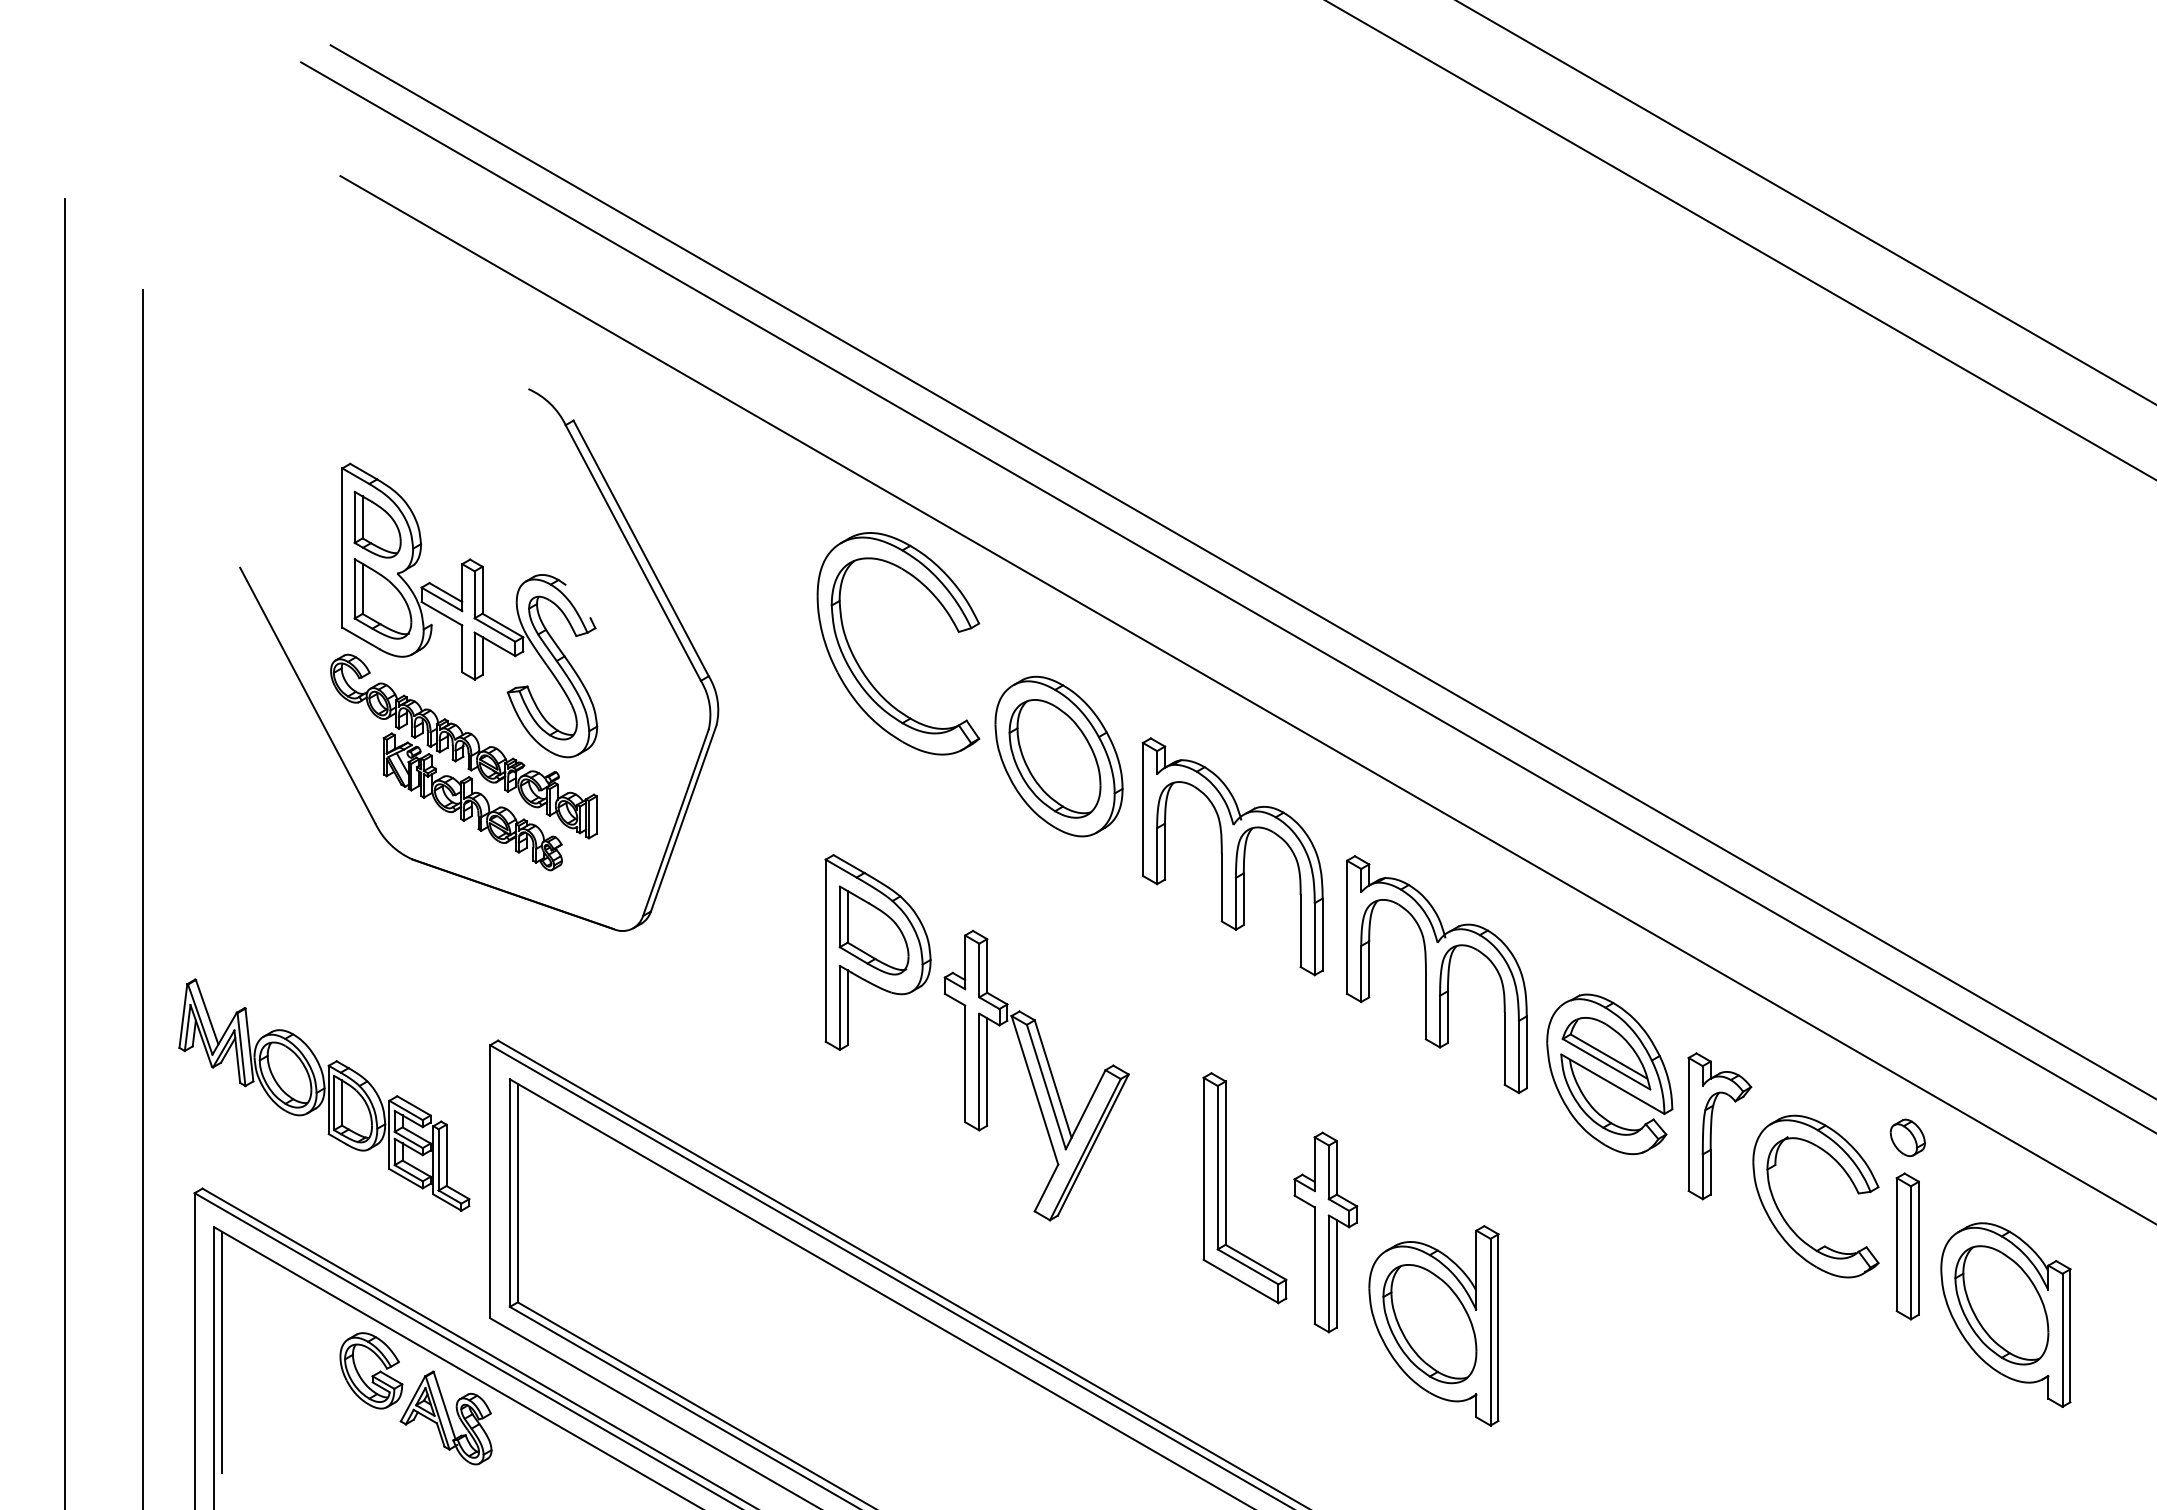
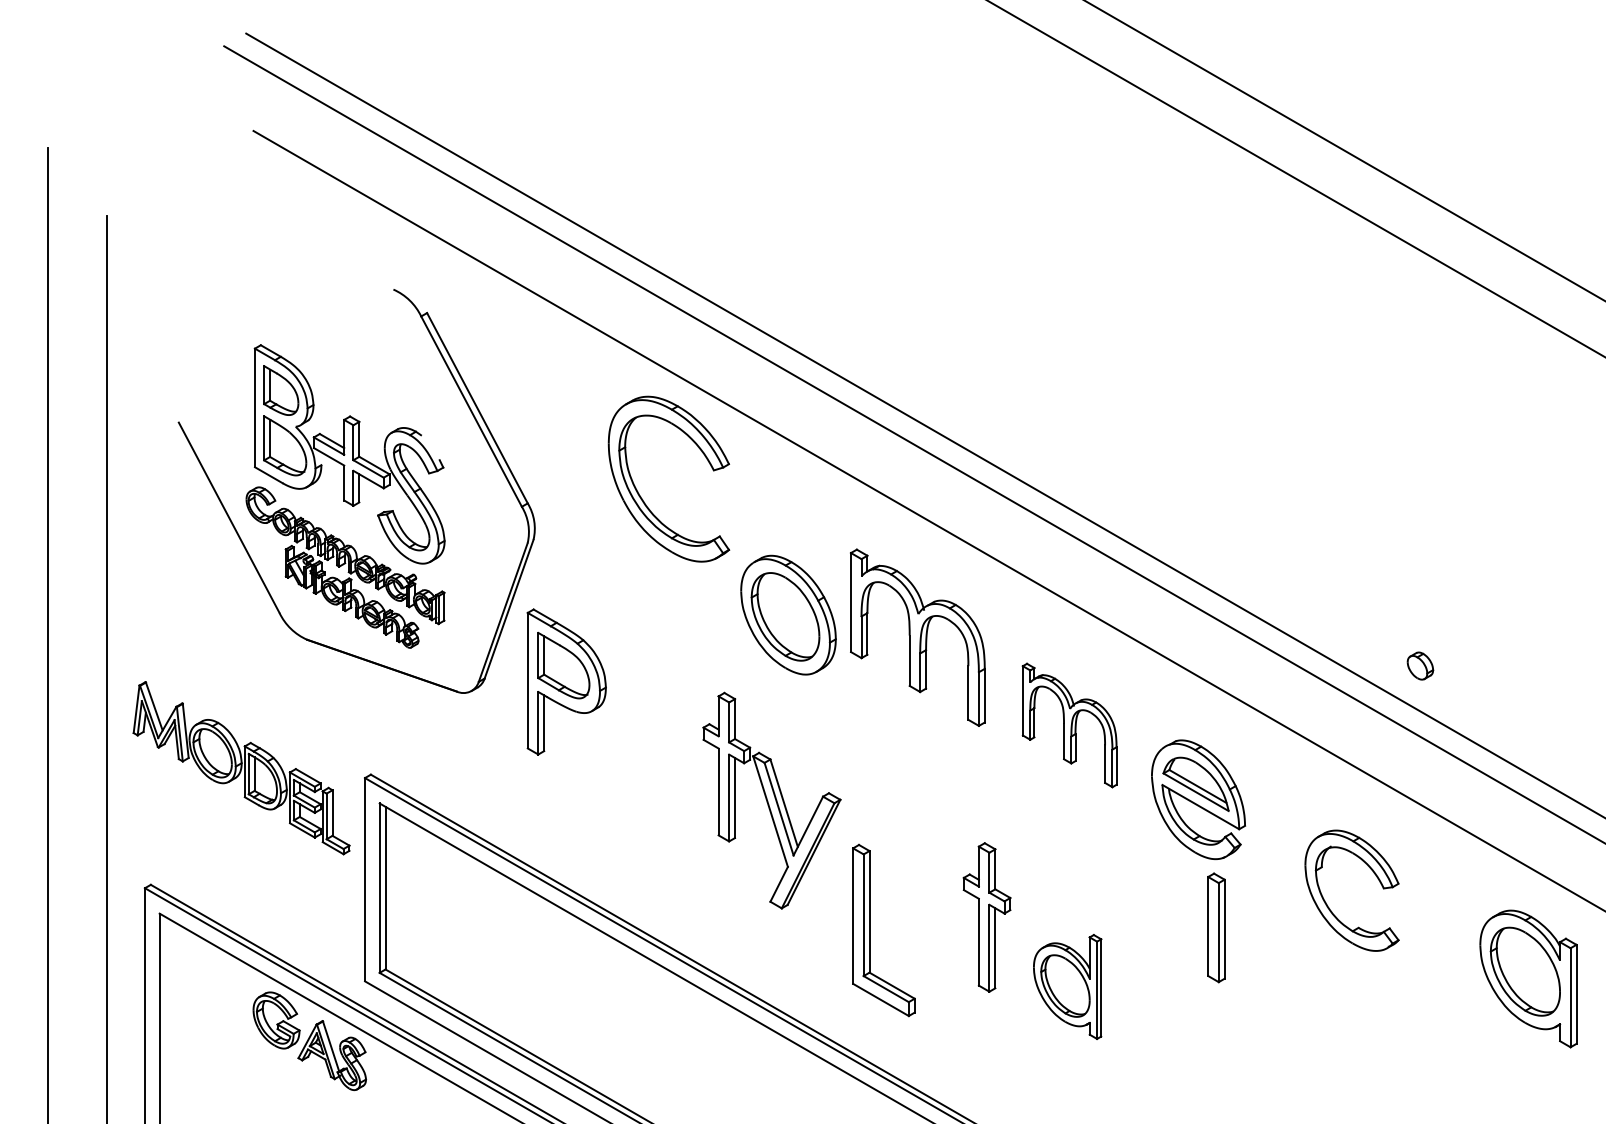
part: (1059, 755) -> (788, 614), moved
part: (877, 951) -> (566, 681), moved
part: (1436, 974) -> (1069, 725), size x0.7
part: (324, 1095) -> (241, 768), moved
part: (1719, 1126) -> (1280, 838), removed
part: (1907, 1137) -> (1420, 665), moved
part: (1226, 1188) -> (870, 930), moved
part: (1907, 1245) -> (1216, 927), moved
part: (2005, 1314) -> (1528, 978), moved
part: (1433, 1325) -> (1067, 986), size x0.7
line: (222, 1352) -> (165, 1006), removed

